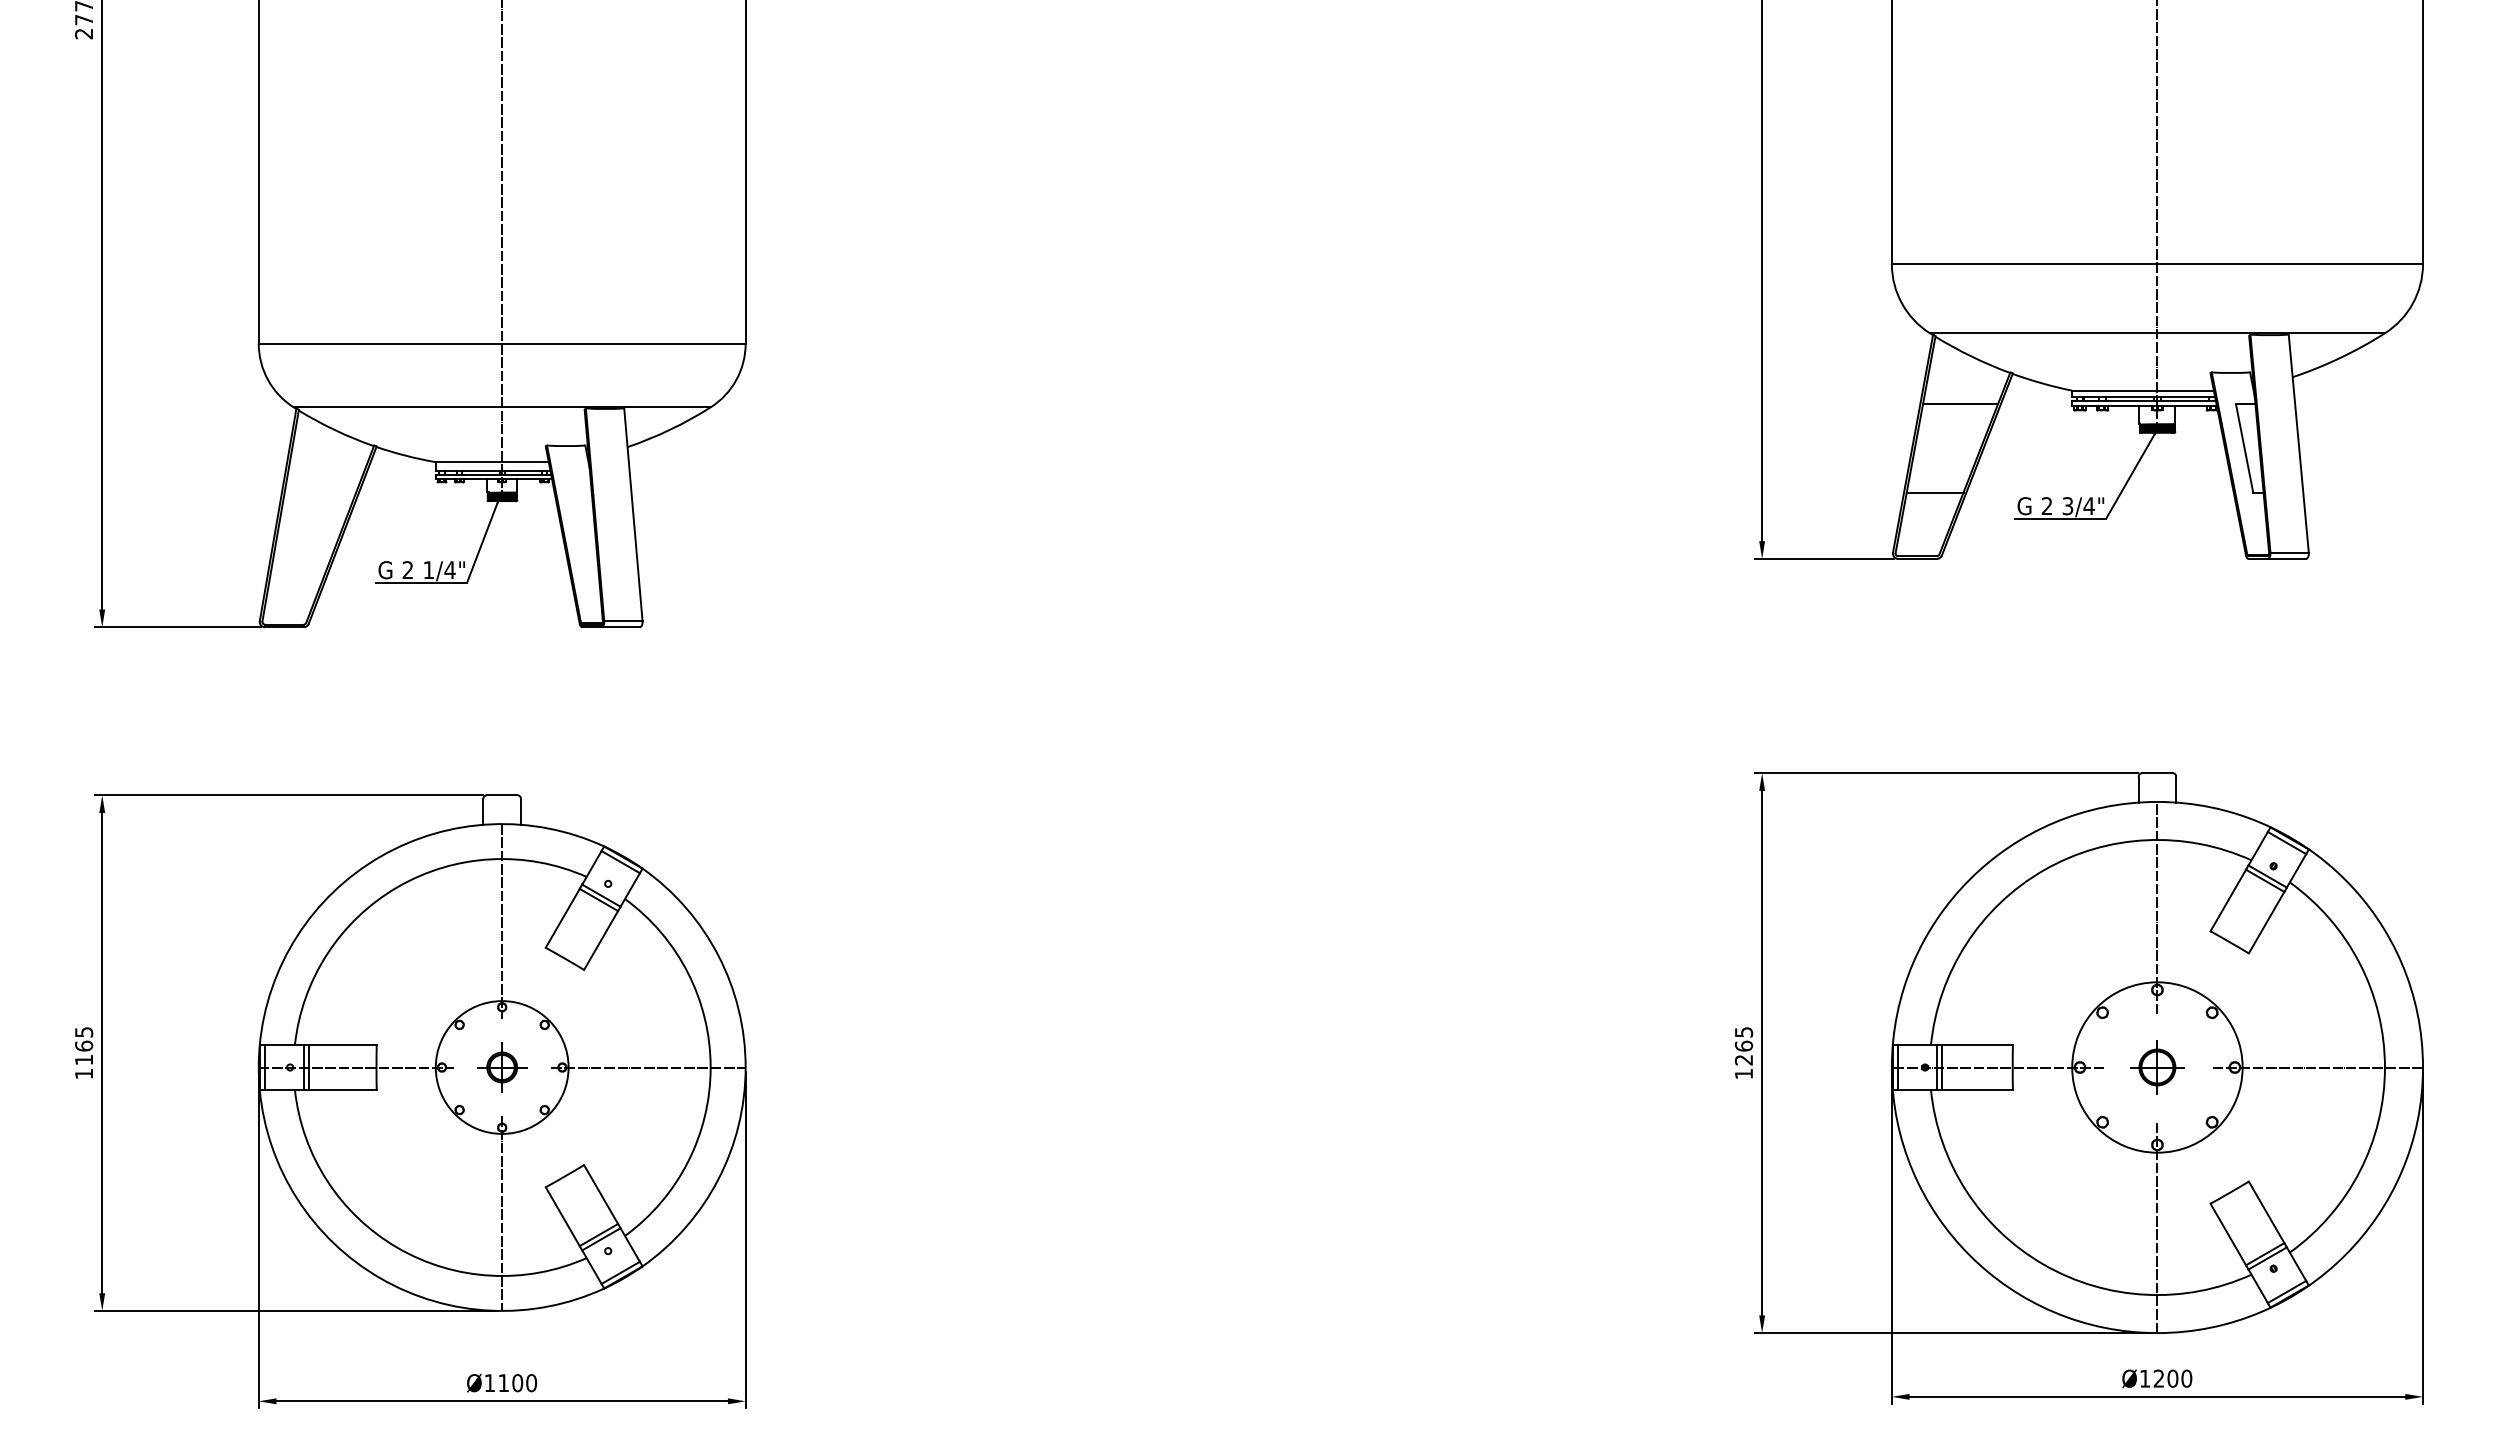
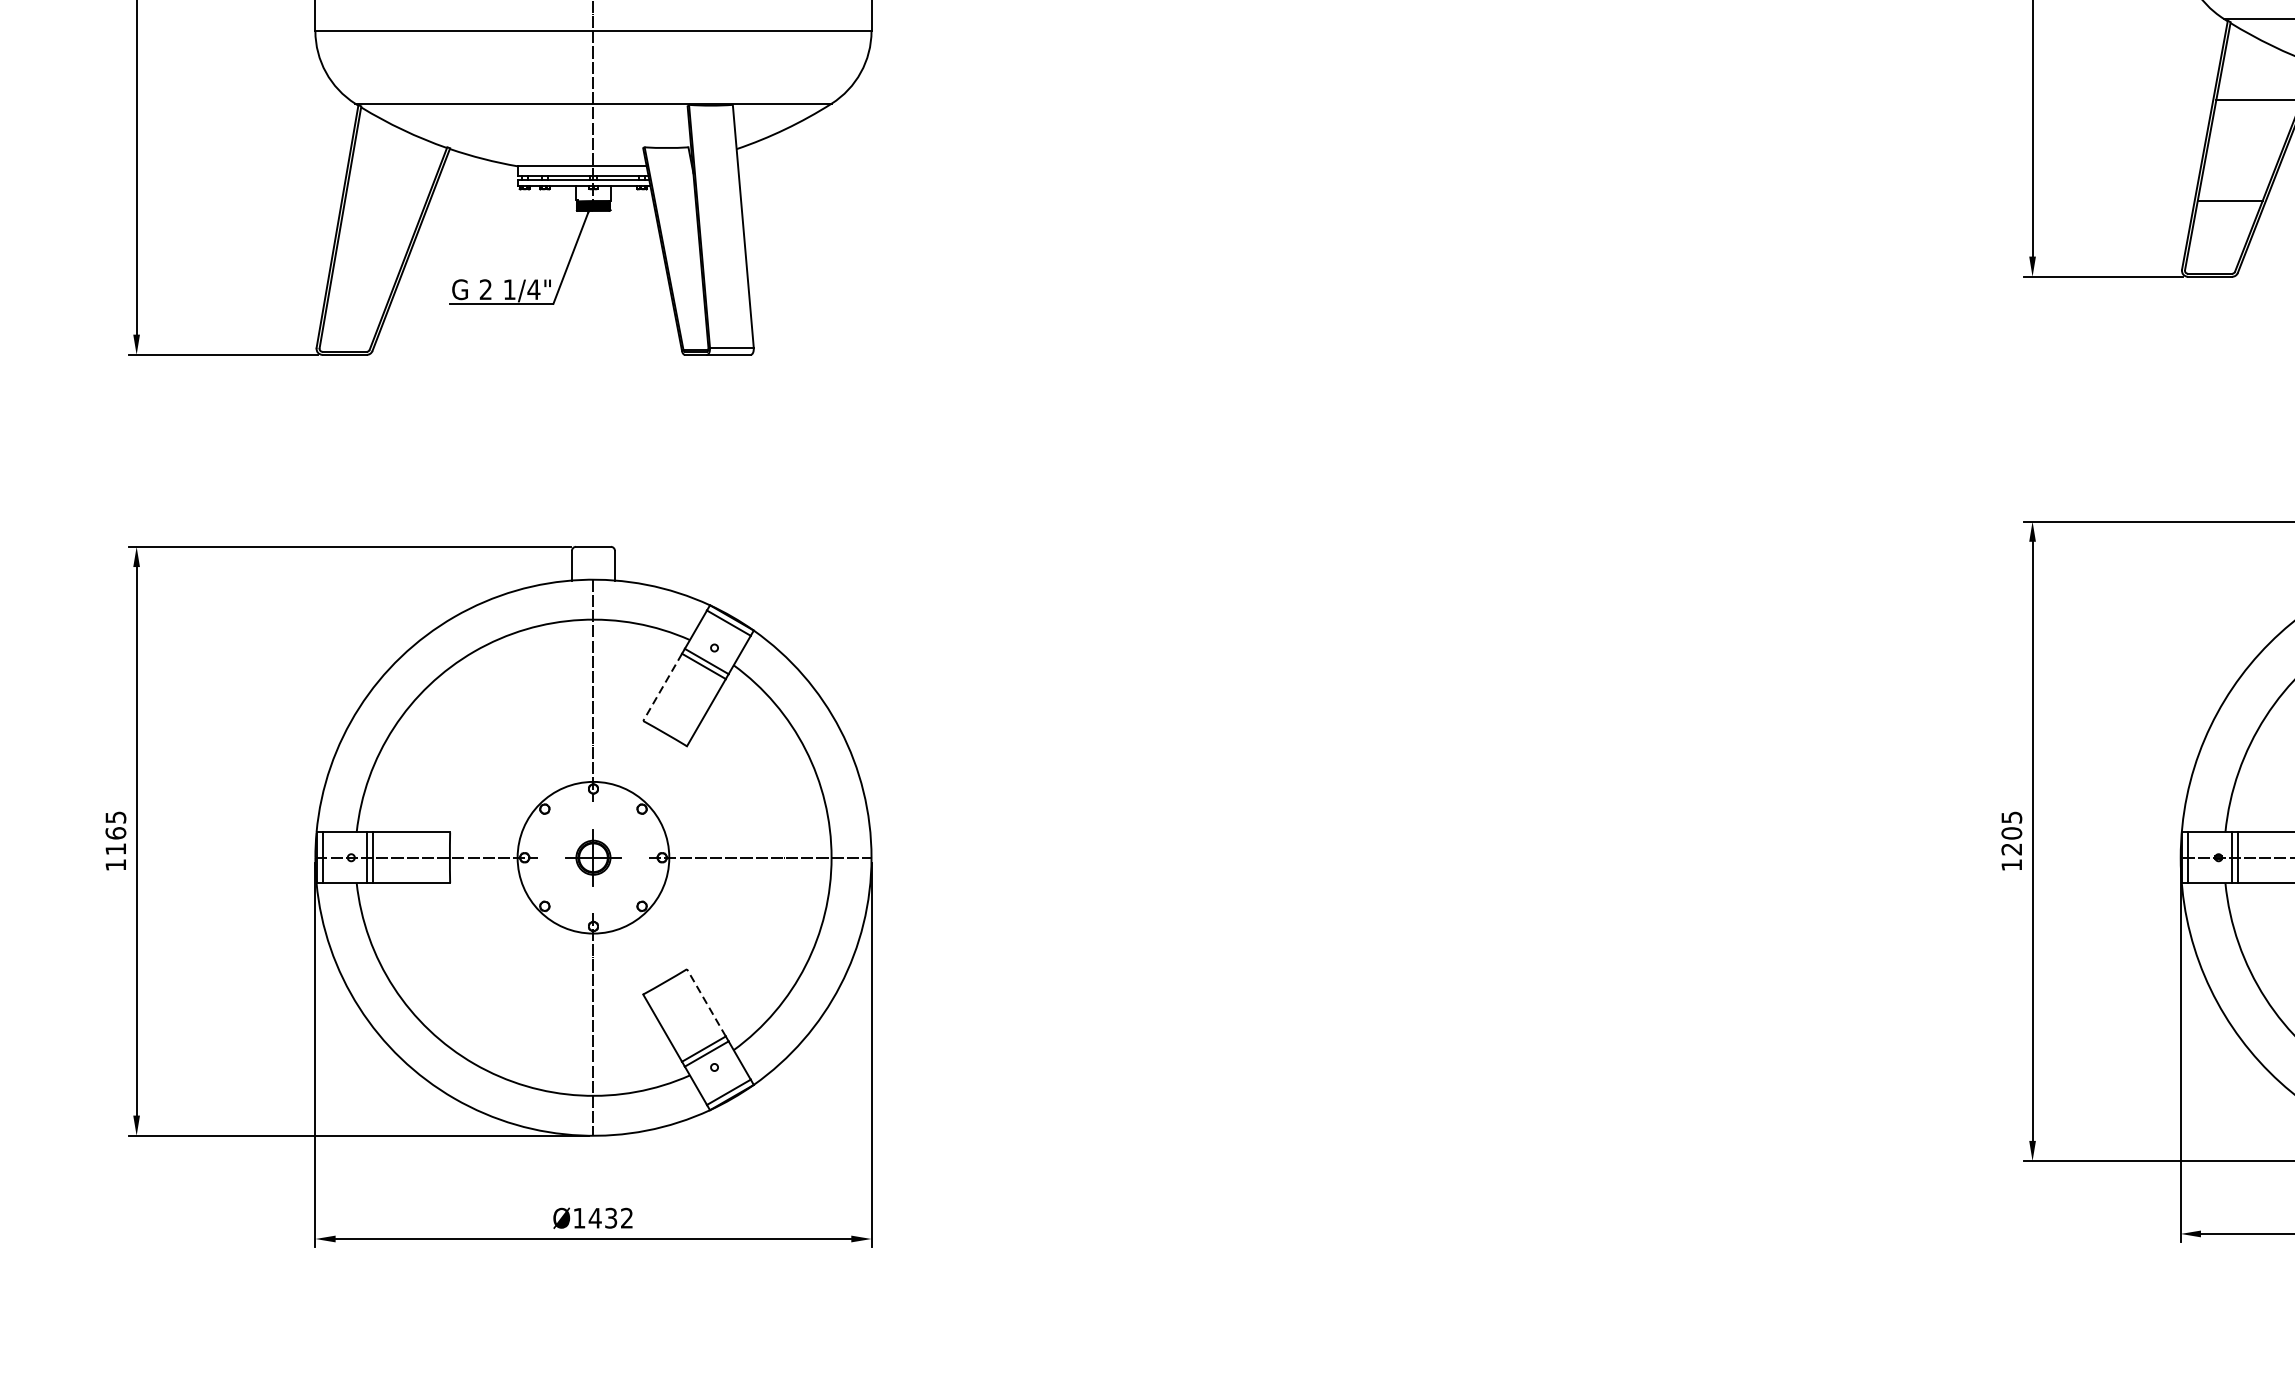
line: (562, 918) -> (662, 687), solid -> dashed
text: (1743, 1045) -> (2011, 832), 1265 -> 1205
line: (601, 1194) -> (706, 1002), solid -> dashed
text: (517, 1383) -> (610, 1218), Ø1100 -> Ø1432

